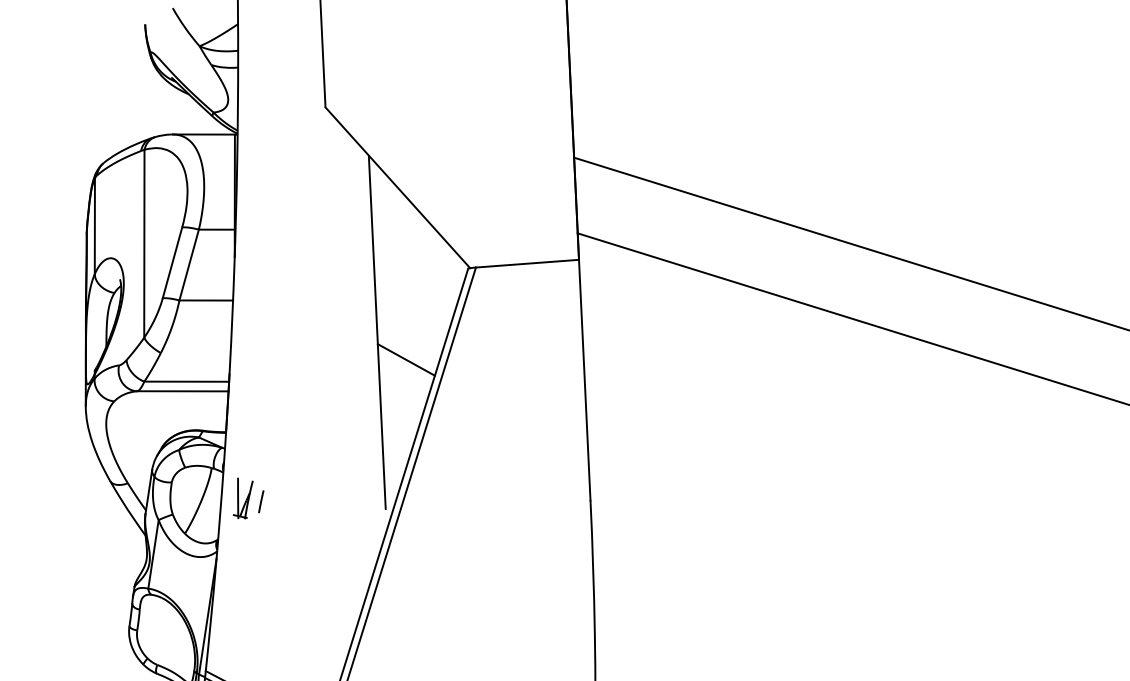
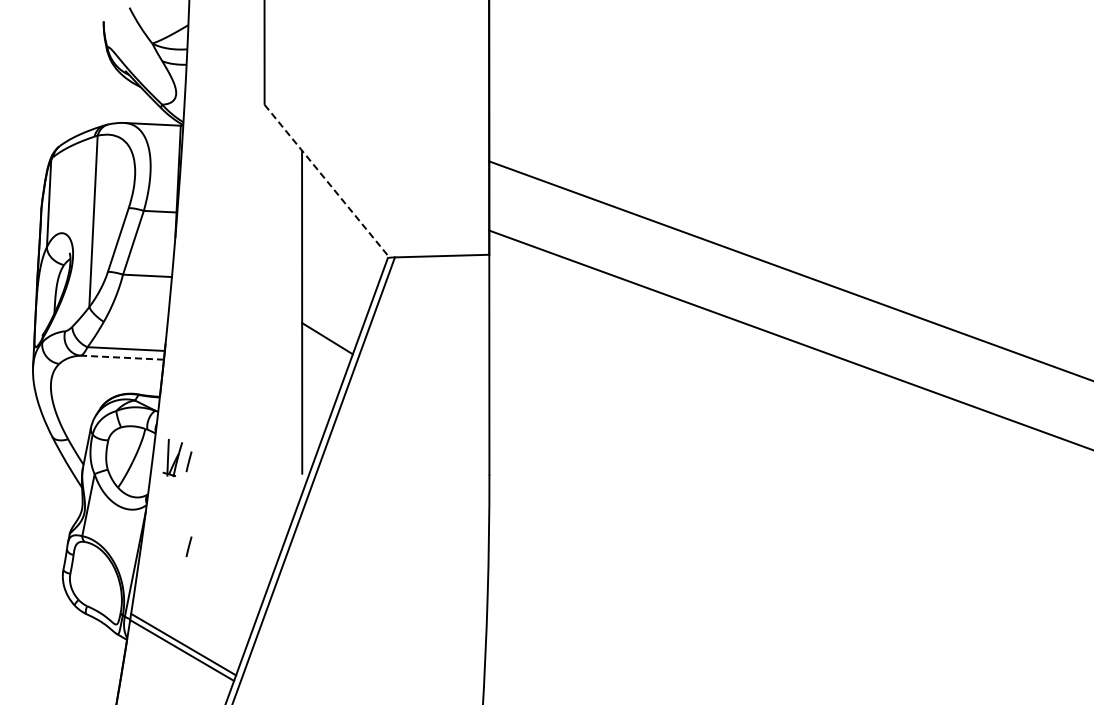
line: (398, 188) -> (327, 181), solid -> dashed
line: (183, 391) -> (122, 357), solid -> dashed
line: (265, 594) -> (188, 546), added

